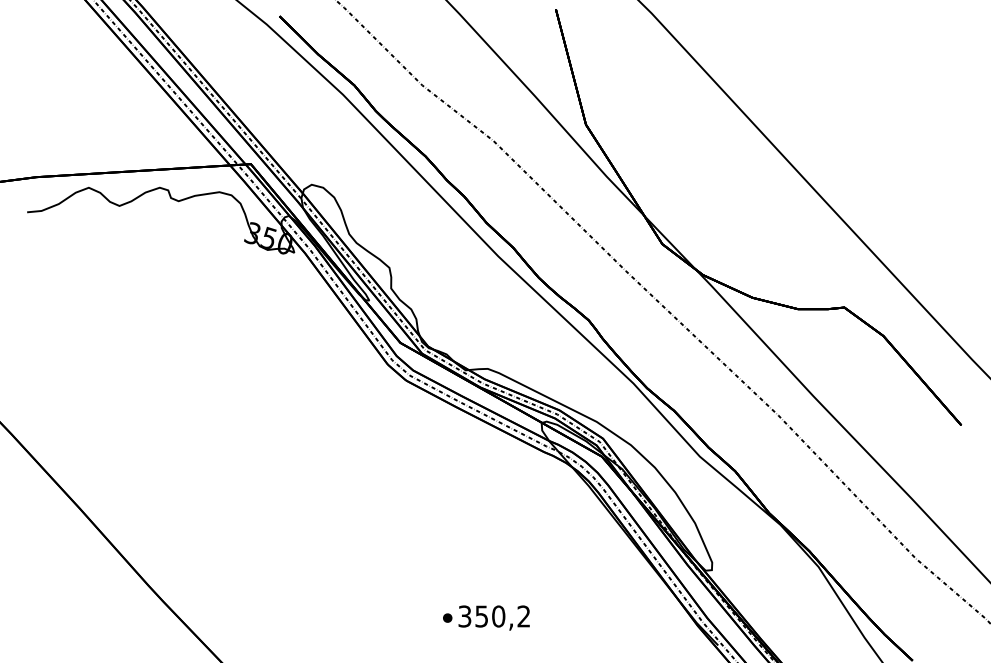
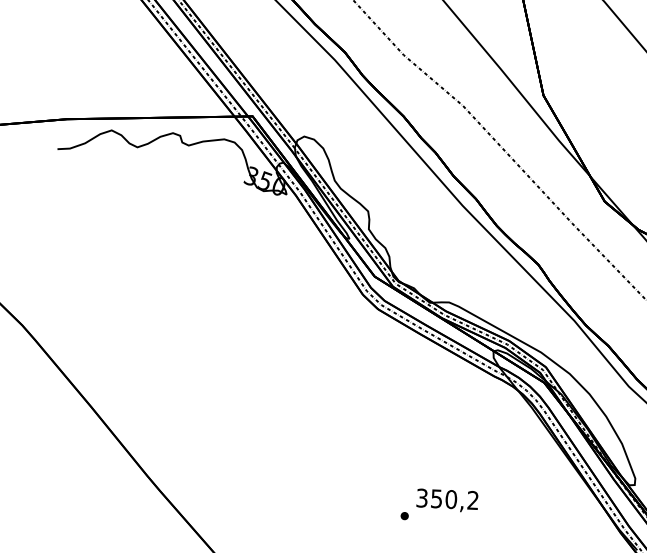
text: (493, 617) -> (446, 500), moved

